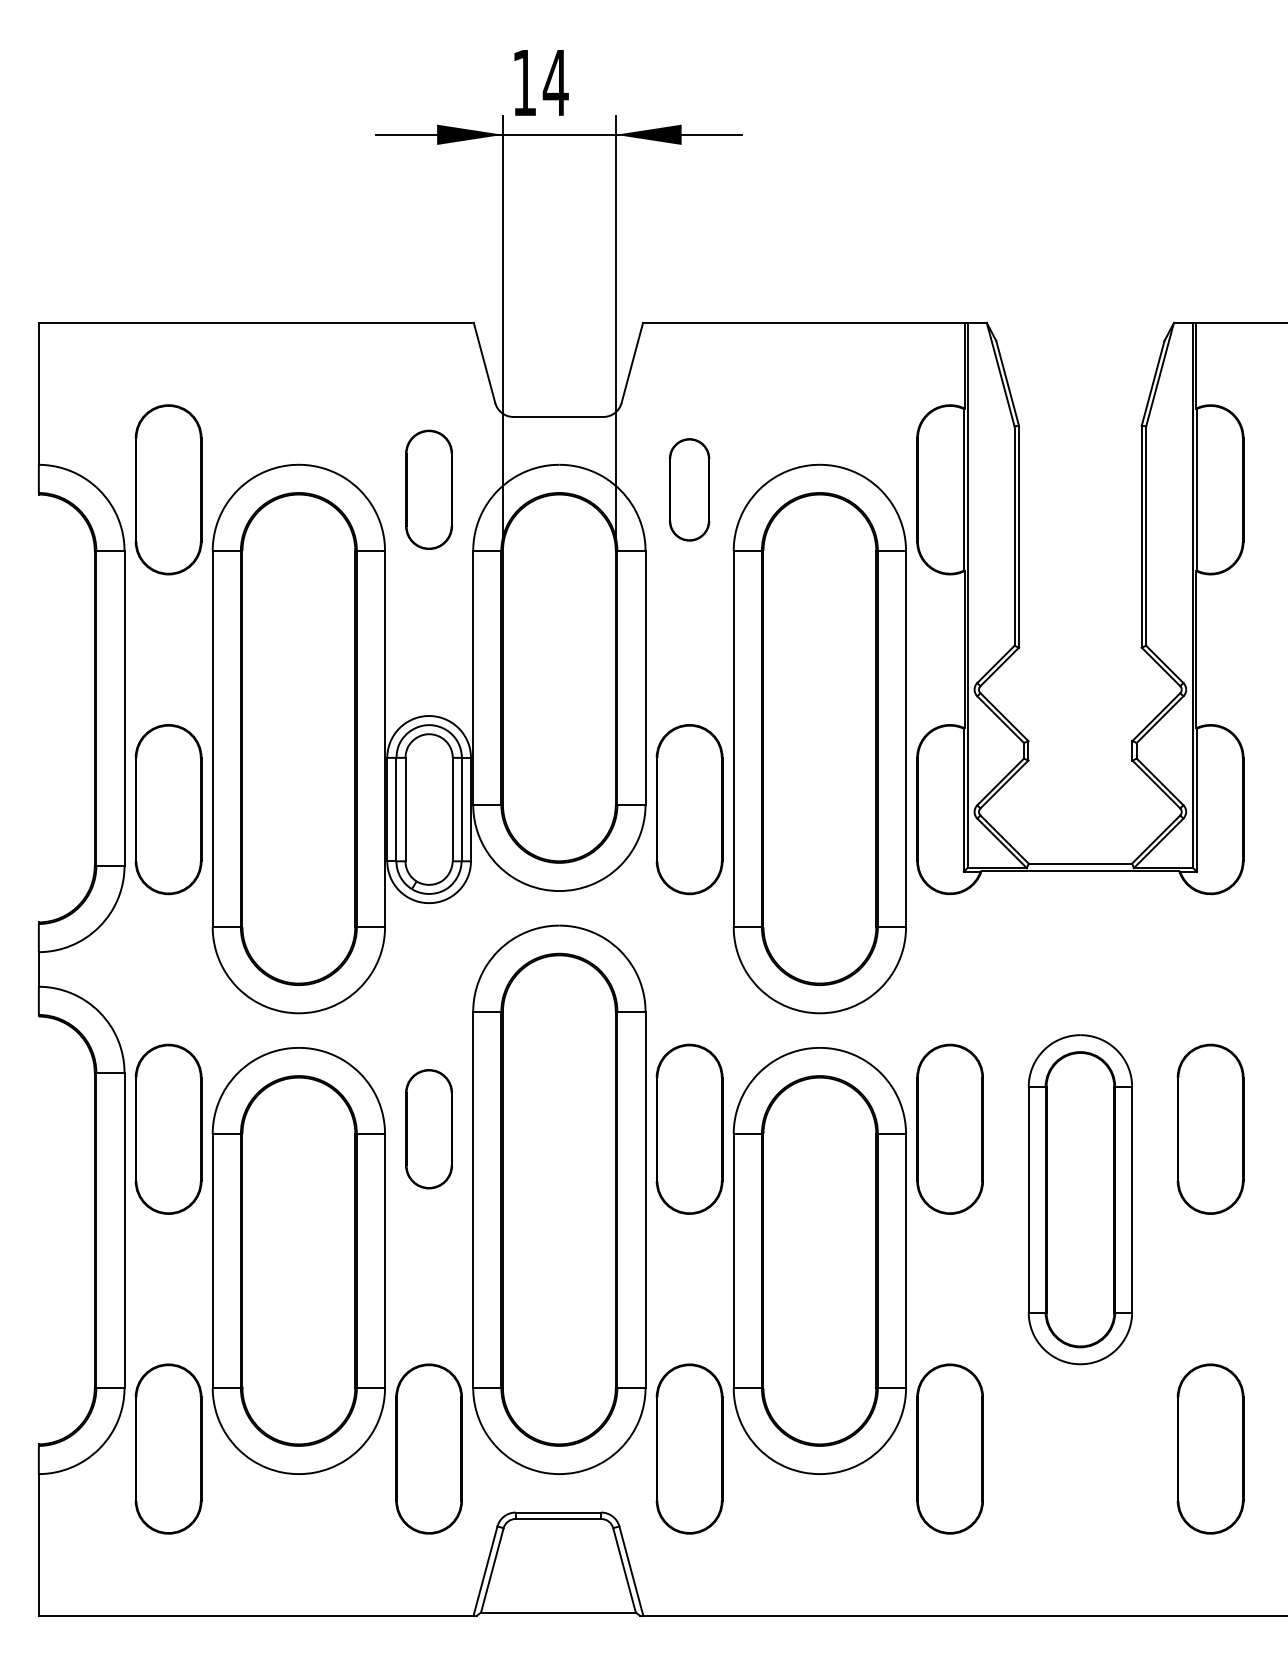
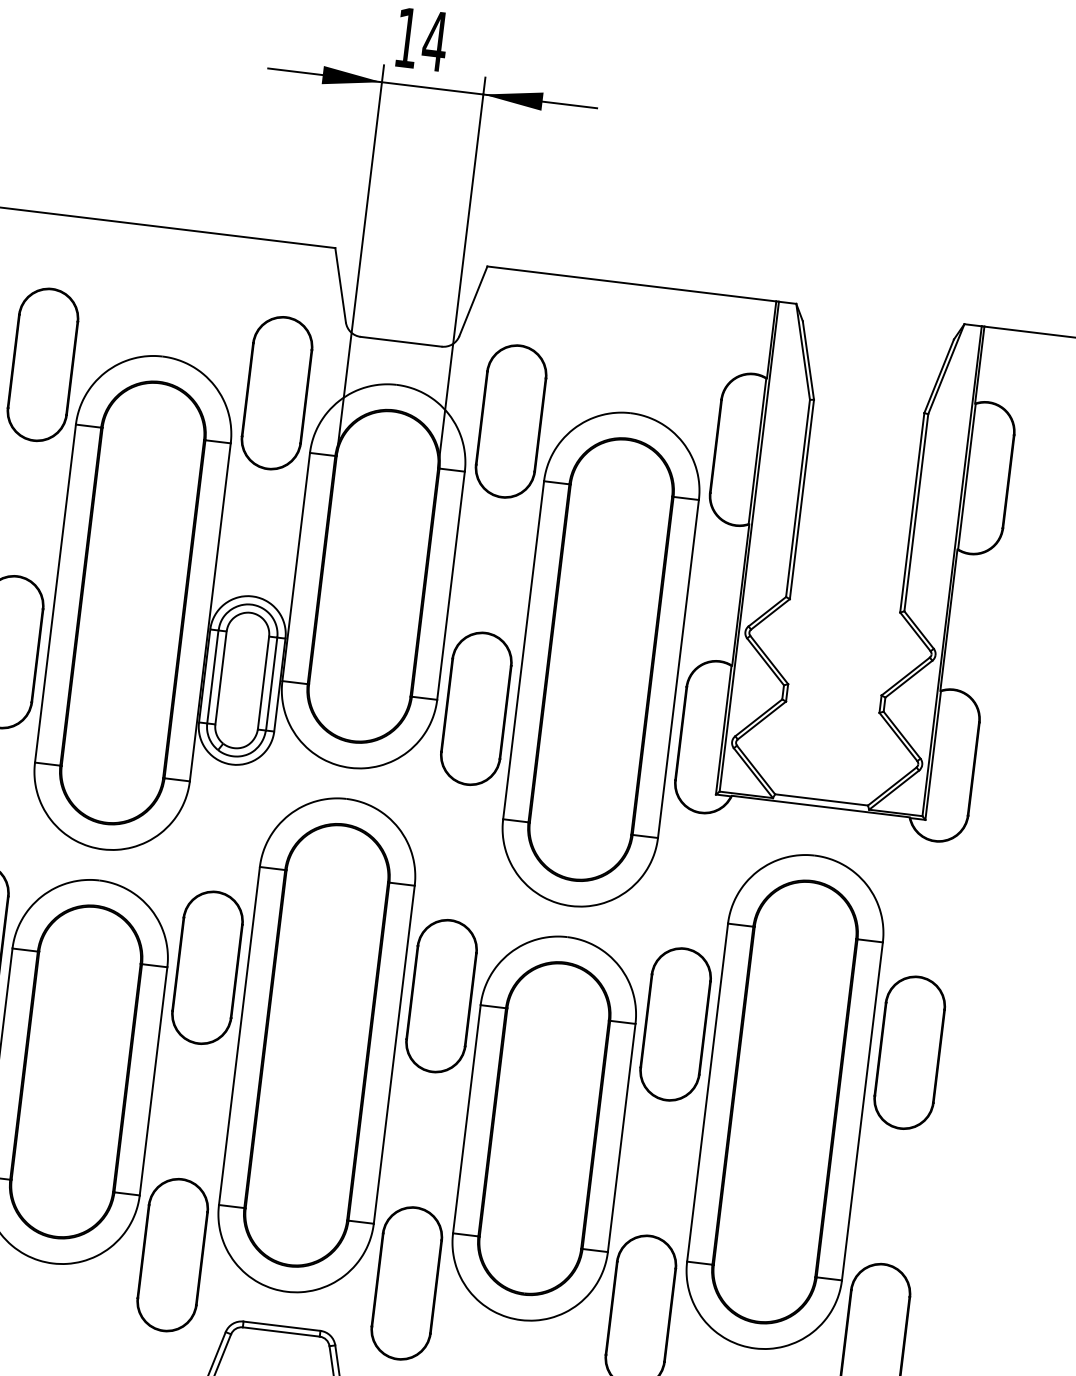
part: (428, 489) -> (276, 392), size x1.43
part: (689, 489) -> (511, 421), size x1.67
part: (428, 1128) -> (207, 967), size x1.43
part: (1080, 1199) -> (785, 1101), size x1.67

